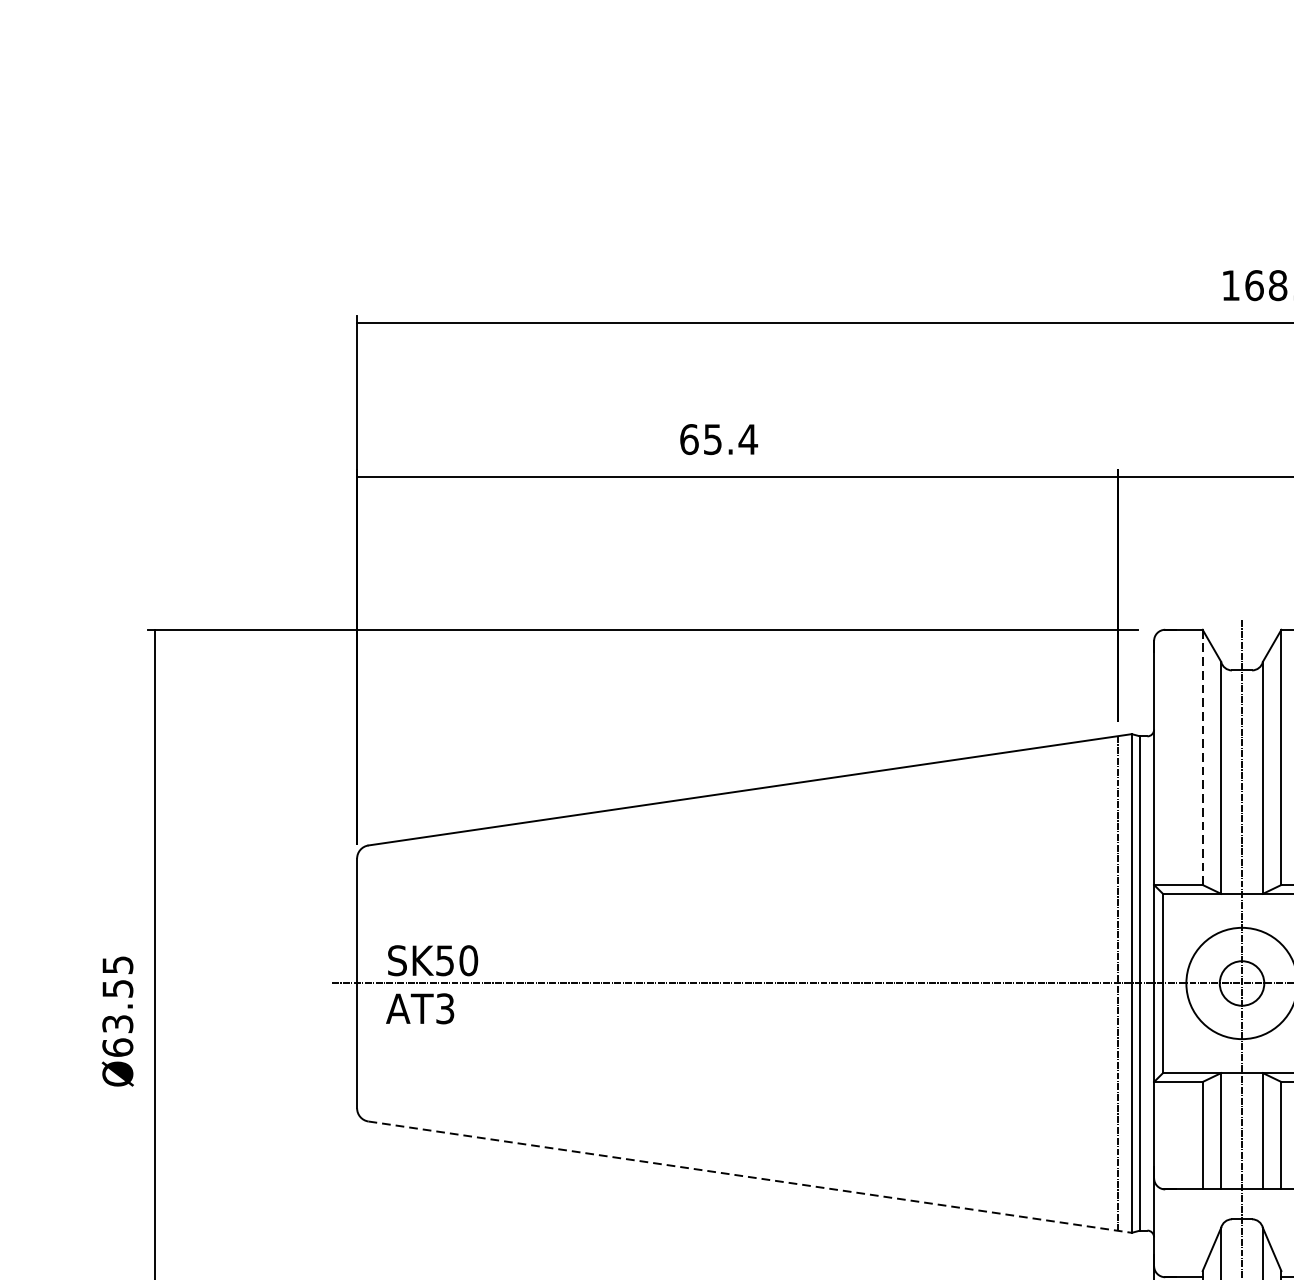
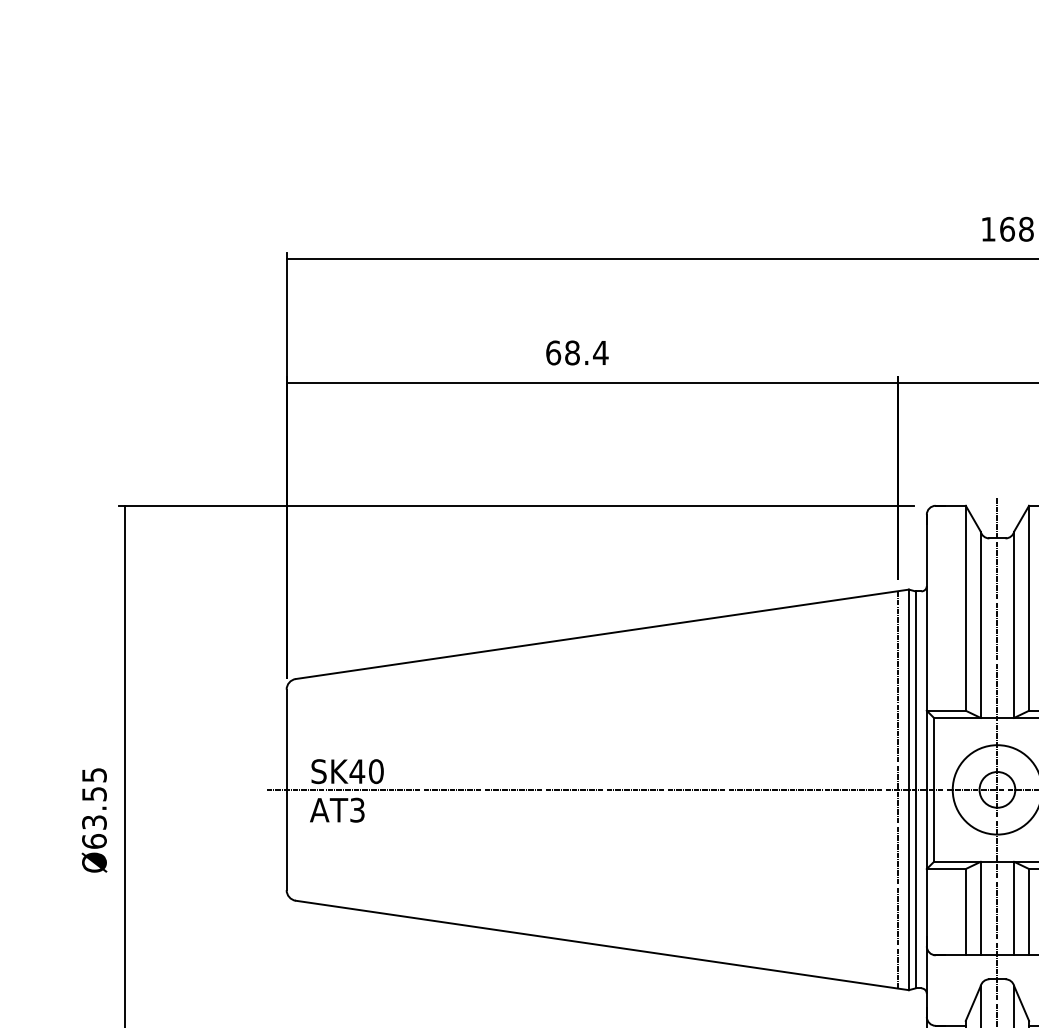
text: (712, 438) -> (572, 352), 65.4 -> 68.4
line: (1202, 757) -> (965, 608), dashed -> solid
text: (445, 960) -> (357, 771), SK50 -> SK40
line: (750, 1177) -> (602, 945), dashed -> solid

